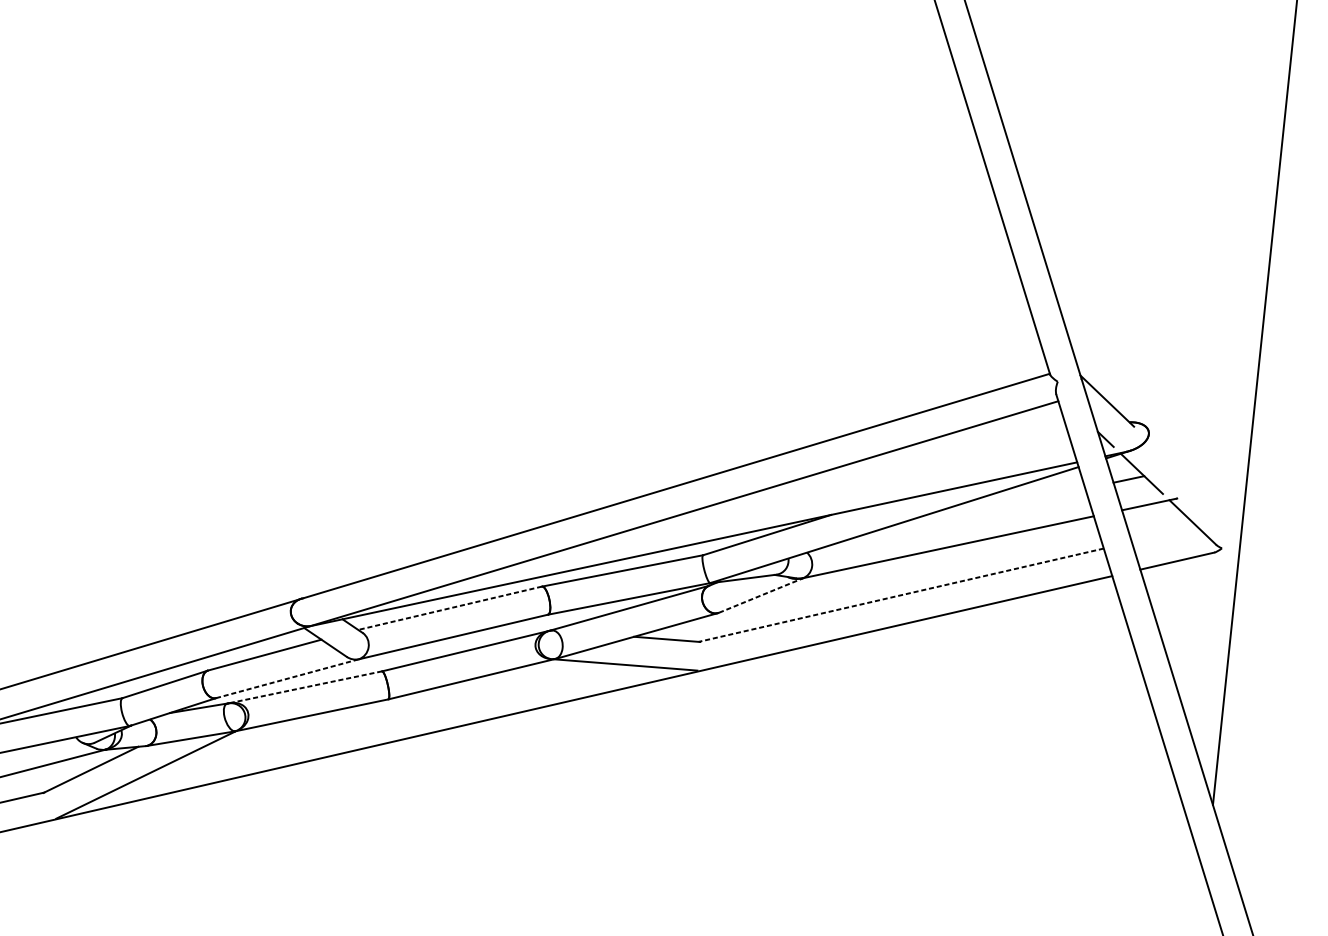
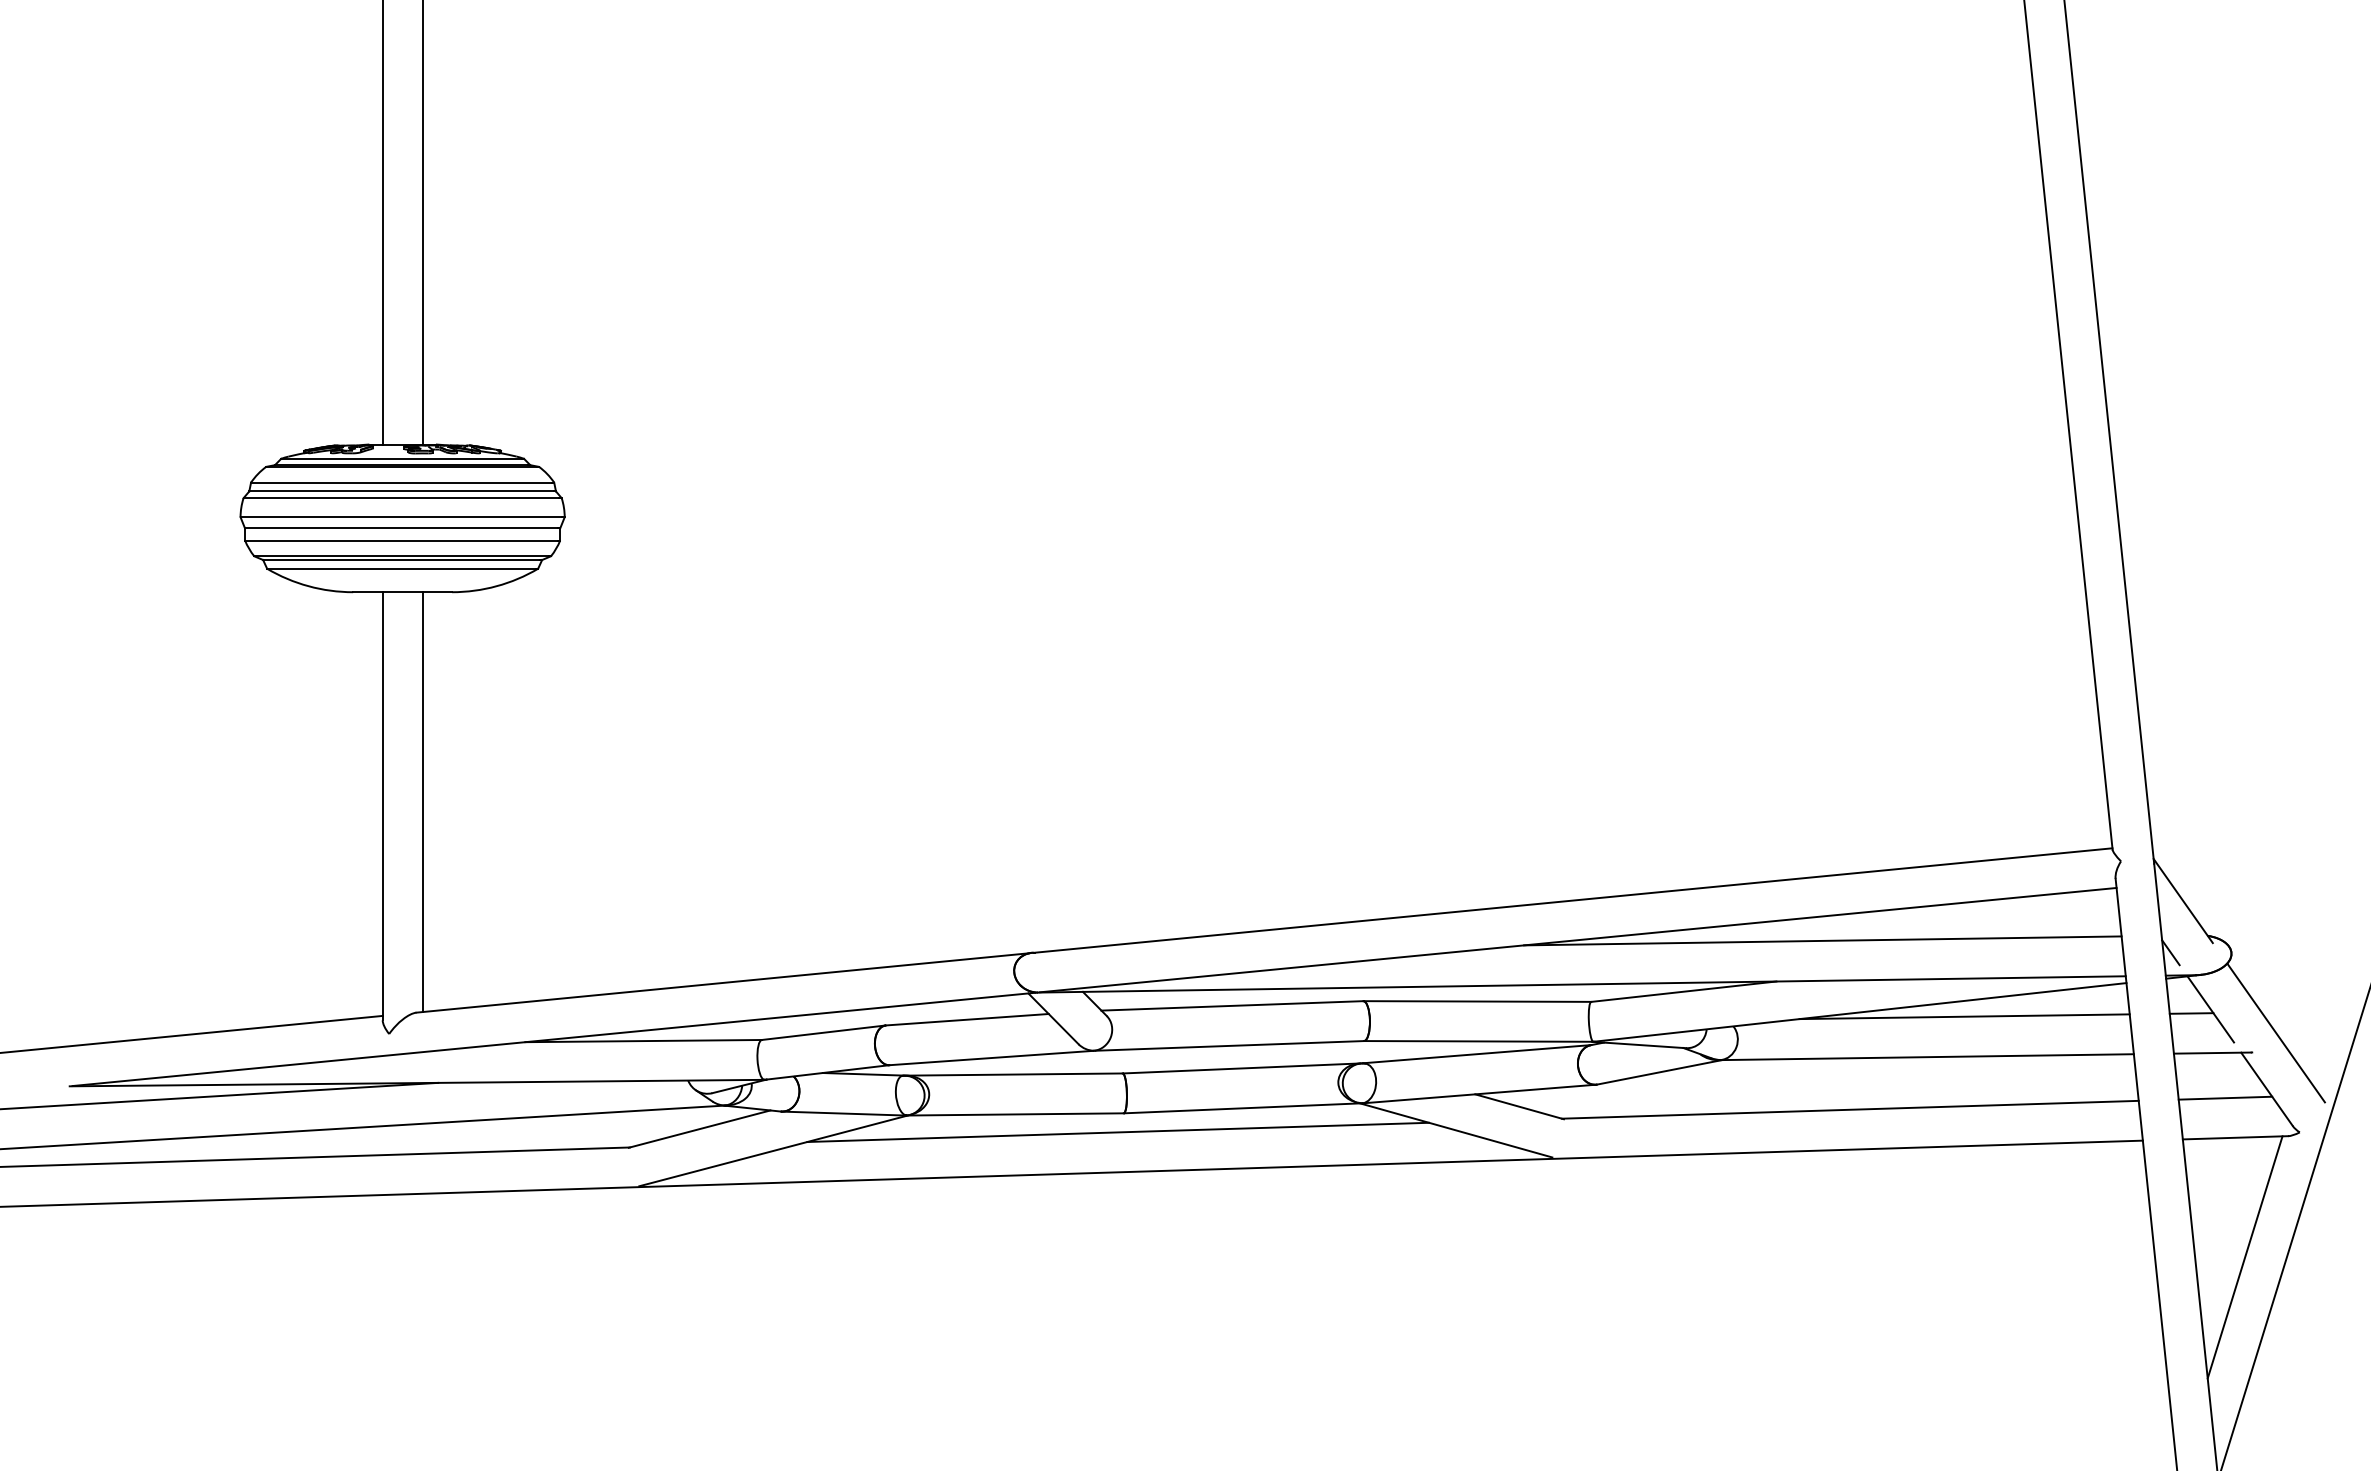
line: (857, 479) -> (1822, 940), added
line: (1190, 481) -> (2275, 1032), added
line: (968, 513) -> (1964, 1016), added
line: (1164, 534) -> (2225, 1097), added
line: (761, 595) -> (1660, 1072), dashed -> solid
line: (901, 595) -> (1850, 1109), dashed -> solid
line: (449, 608) -> (1231, 1005), dashed -> solid
line: (1200, 644) -> (2244, 1257), added
line: (287, 679) -> (991, 1058), dashed -> solid
line: (305, 687) -> (1013, 1074), dashed -> solid
line: (387, 713) -> (1118, 1132), added

